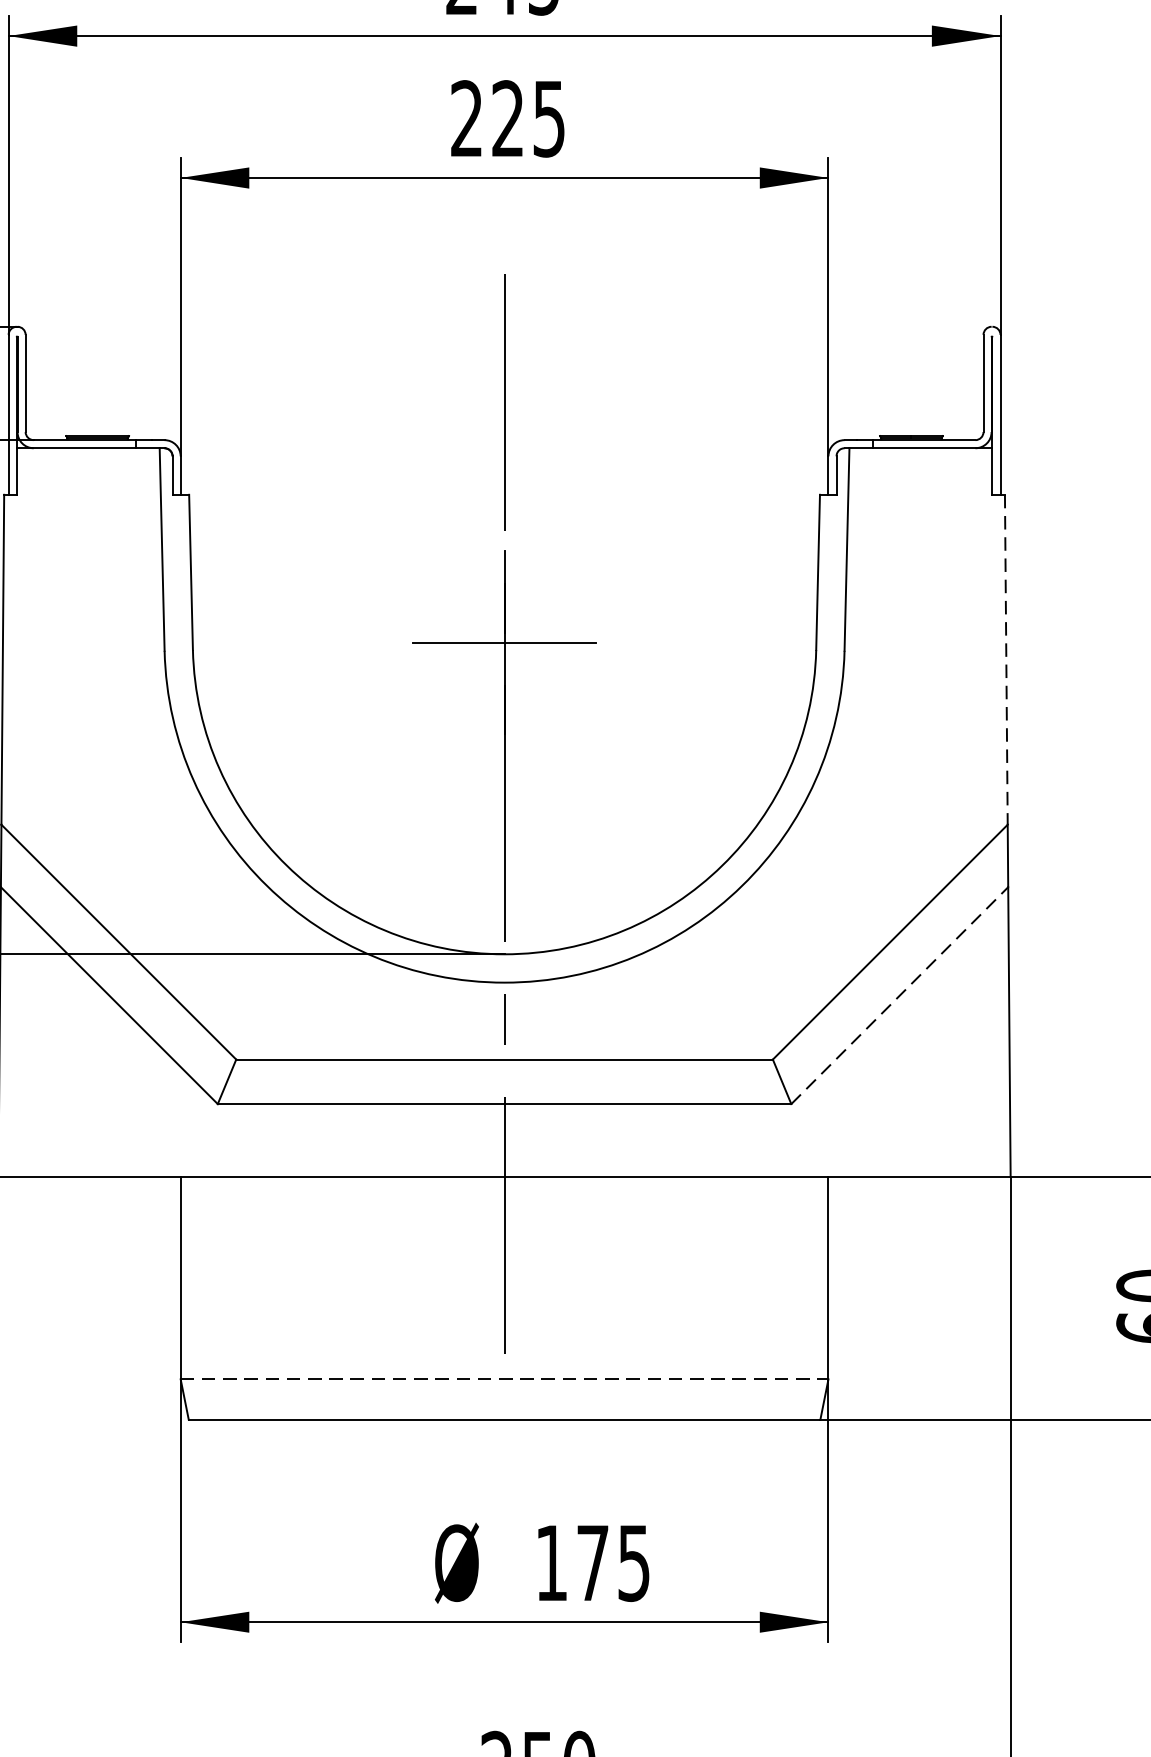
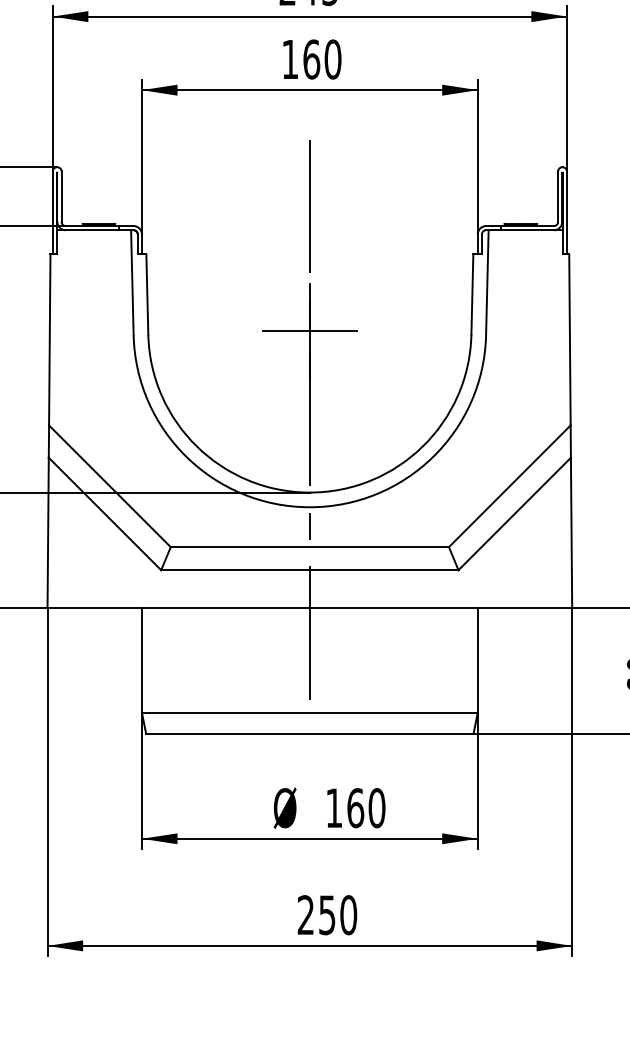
text: (507, 118) -> (311, 59), 225 -> 160
line: (1005, 658) -> (569, 339), dashed -> solid
line: (901, 994) -> (515, 513), dashed -> solid
line: (503, 1378) -> (309, 712), dashed -> solid
text: (613, 1563) -> (366, 808), 175 -> 160

